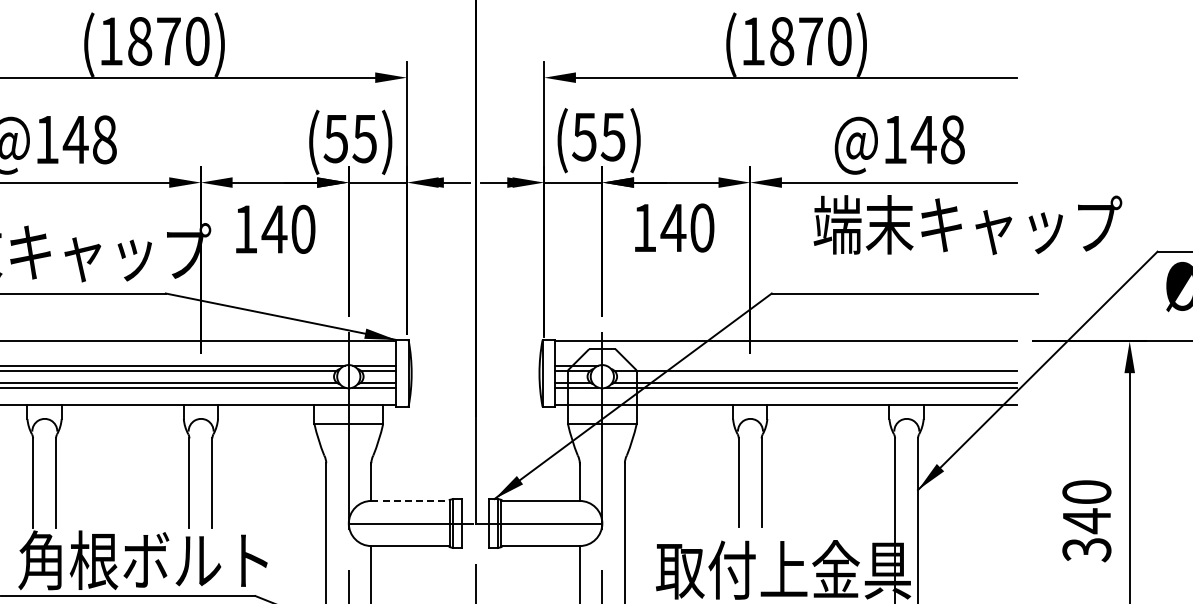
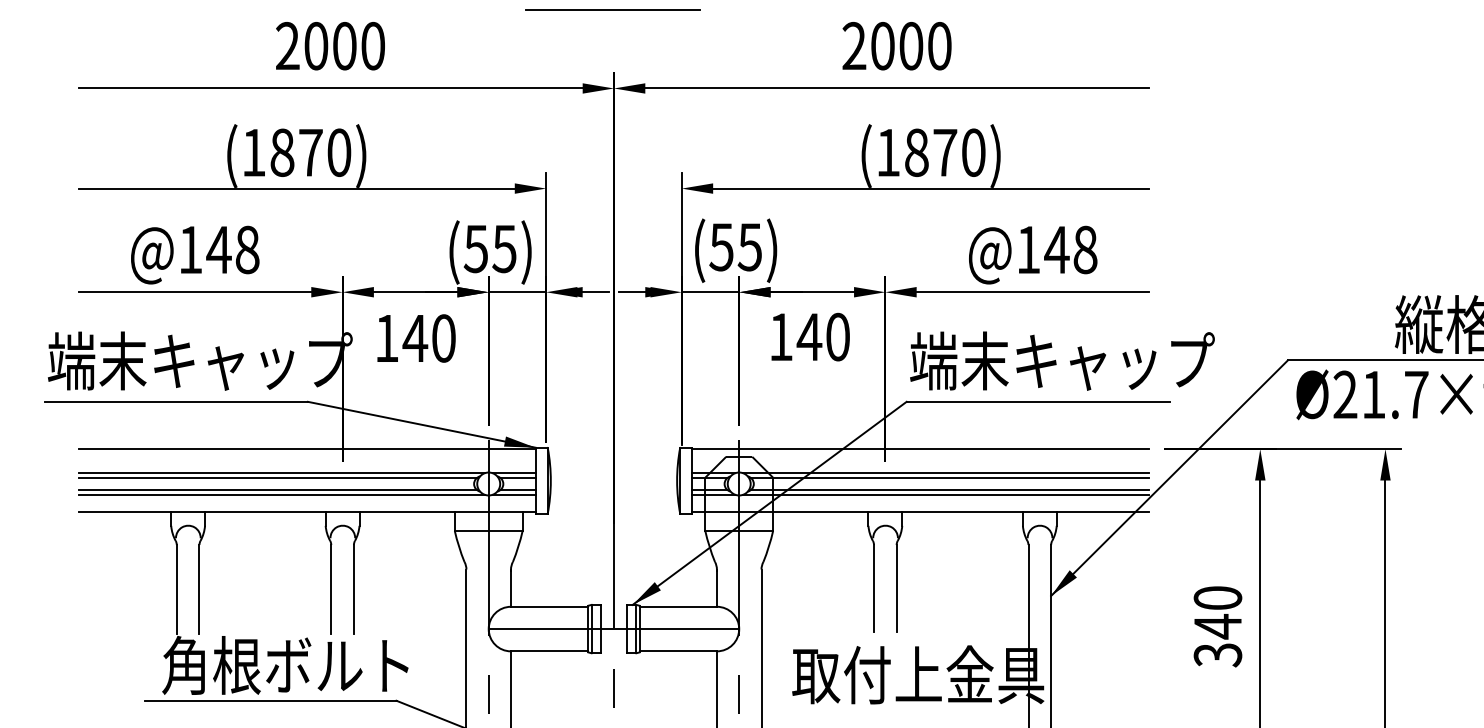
text: (967, 224) -> (1062, 360), moved
line: (812, 366) -> (946, 473), added
line: (410, 500) -> (549, 606), dashed -> solid

